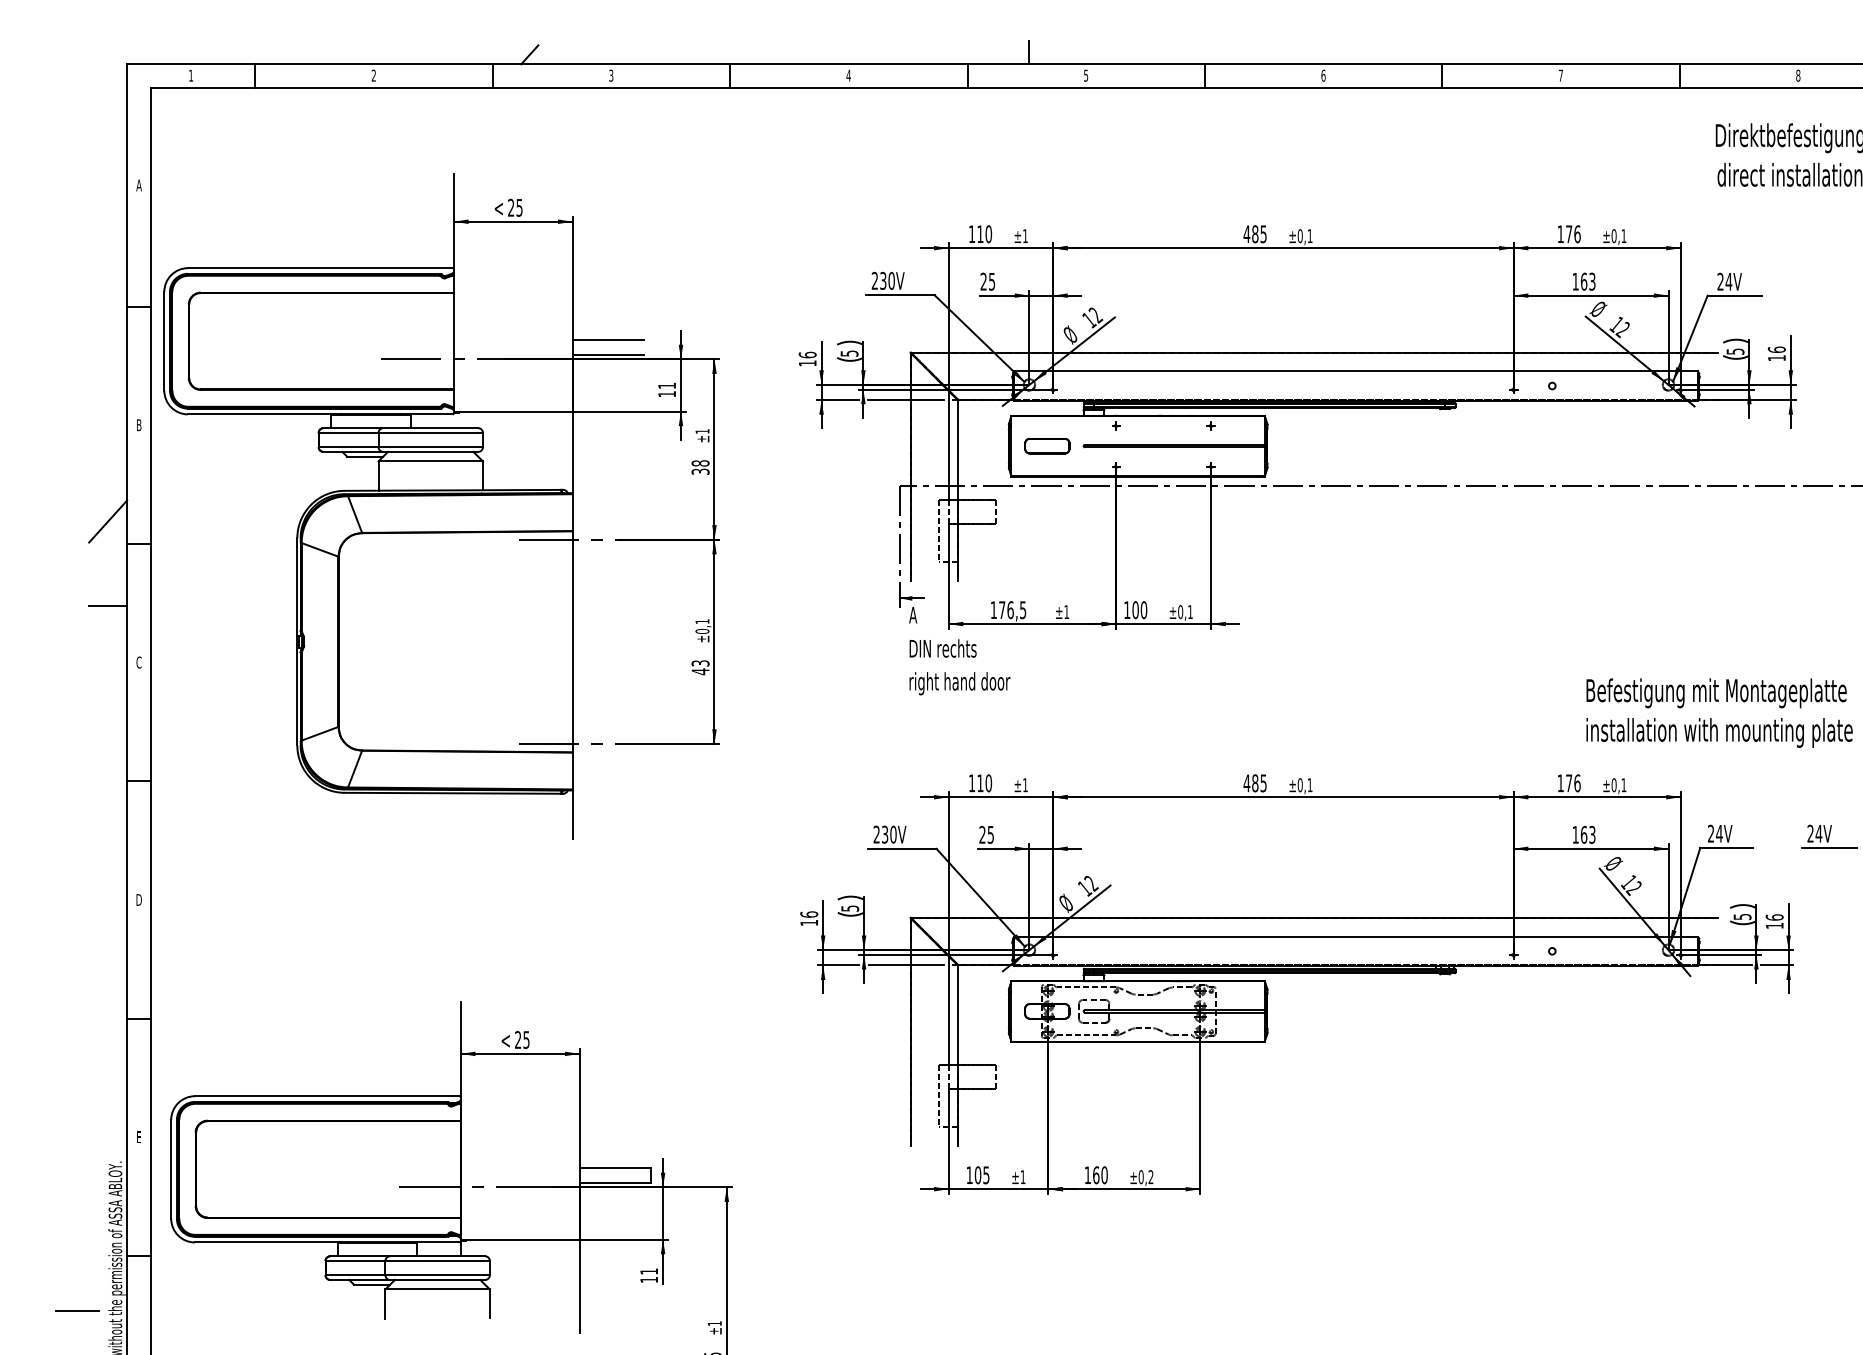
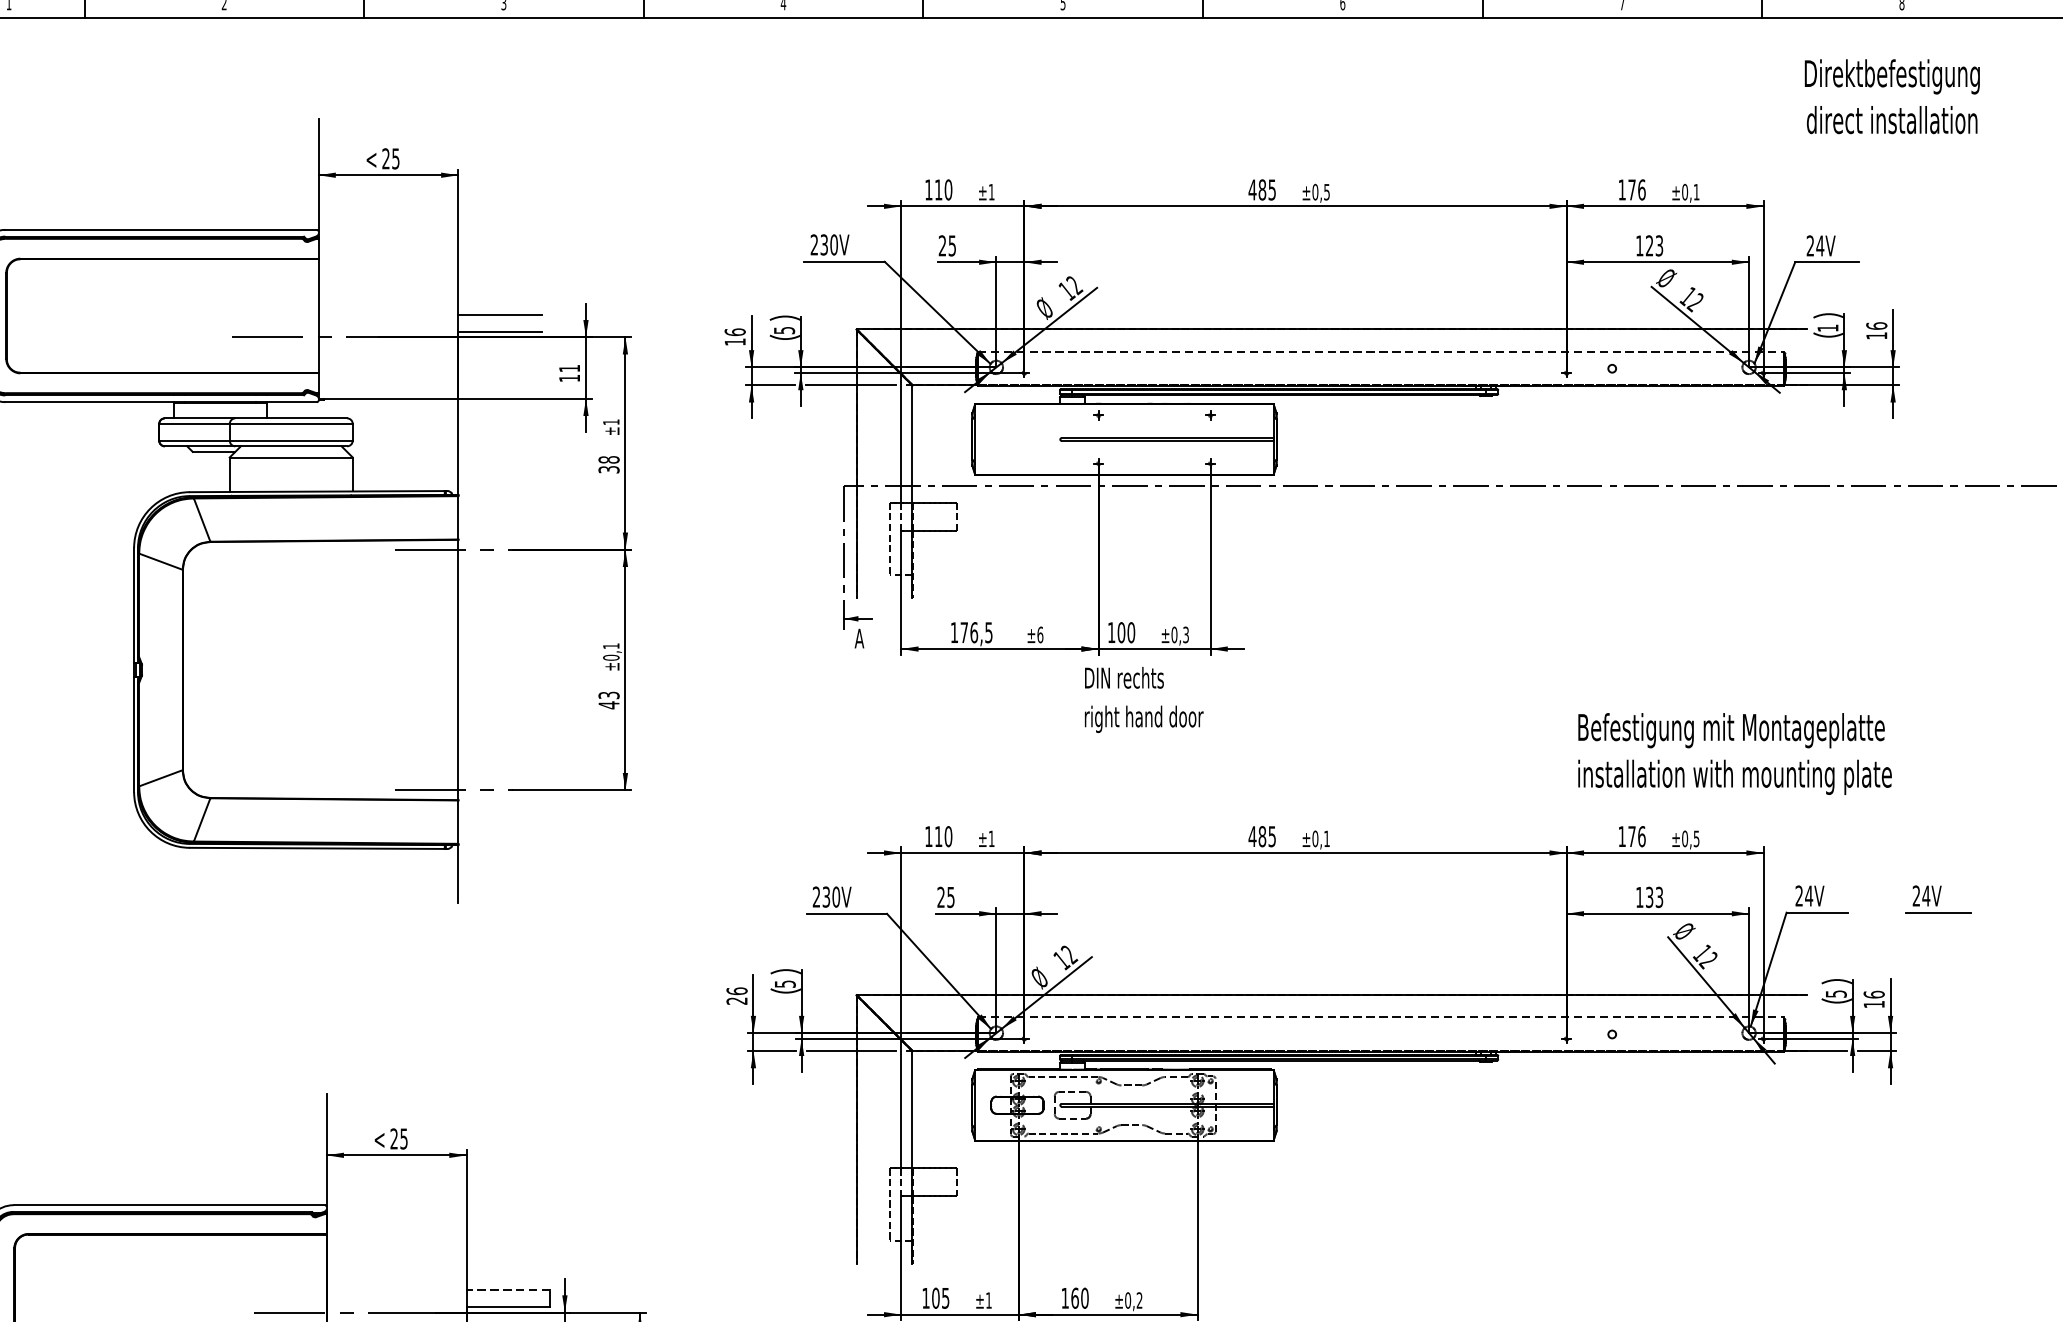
text: (1309, 236) -> (1326, 192), ±0,1 -> ±0,5
text: (1583, 281) -> (1648, 245), 163 -> 123
text: (1735, 351) -> (1827, 328), 5 -> 1
line: (1356, 371) -> (1381, 351), solid -> dashed
part: (1047, 445) -> (1017, 438), removed
text: (1066, 612) -> (1040, 635), ±1 -> ±6
text: (1190, 612) -> (1186, 635), ±0,1 -> ±0,3
text: (959, 667) -> (1143, 700), moved
text: (1719, 712) -> (1734, 753), moved
text: (1623, 785) -> (1696, 839), ±0,1 -> ±0,5
text: (1583, 834) -> (1648, 896), 163 -> 133
text: (808, 923) -> (736, 1001), 16 -> 26
line: (1356, 936) -> (1381, 1017), solid -> dashed
line: (615, 1168) -> (508, 1290), solid -> dashed

